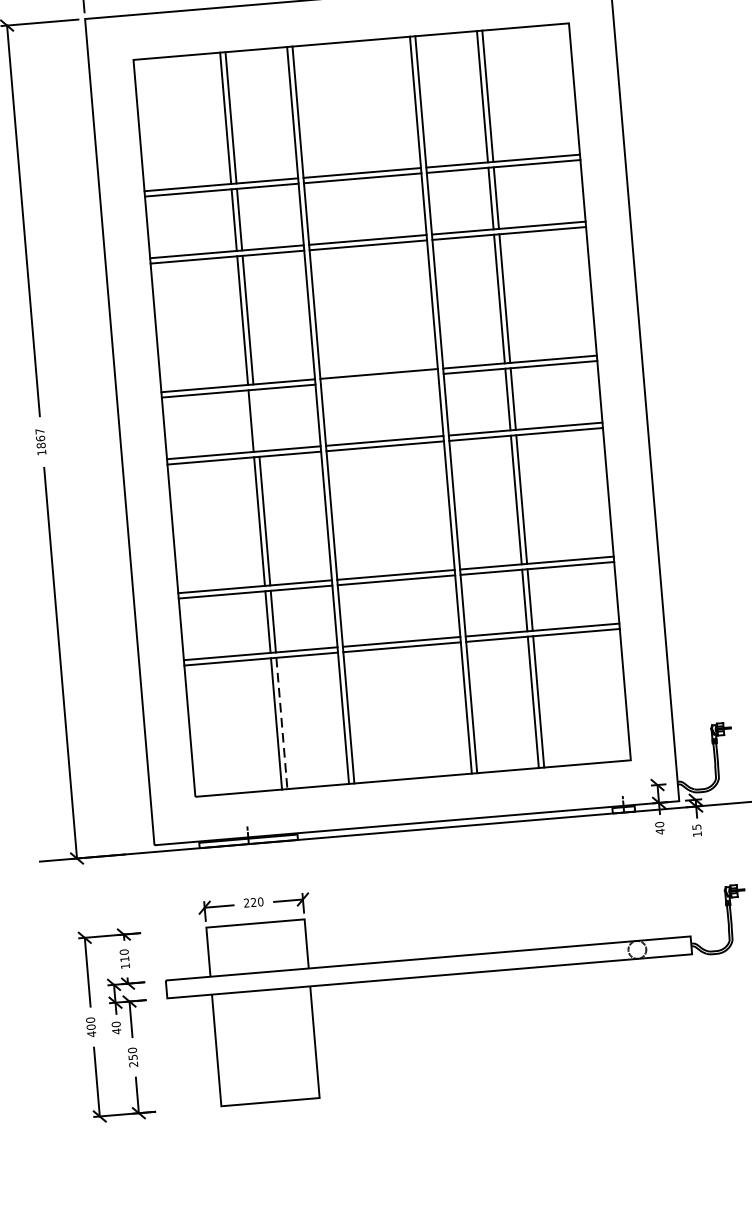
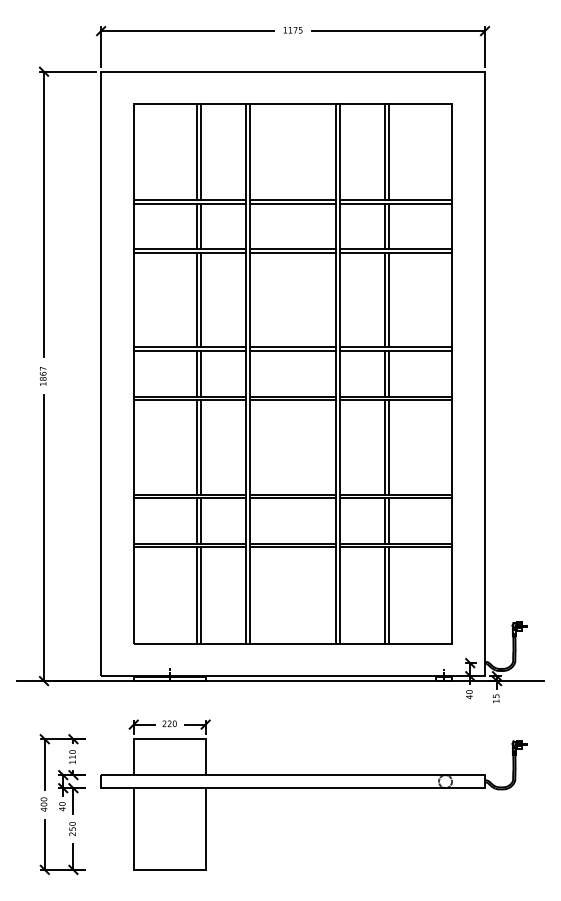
line: (380, 379) -> (293, 351), added
line: (256, 419) -> (201, 373), added
line: (282, 723) -> (201, 595), dashed -> solid

